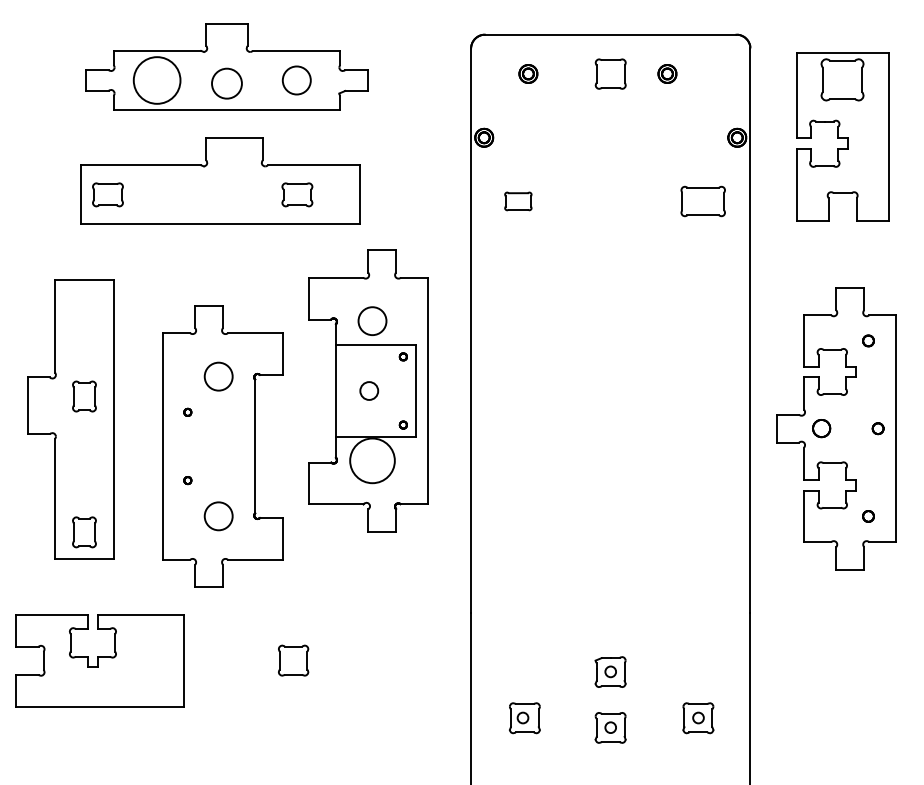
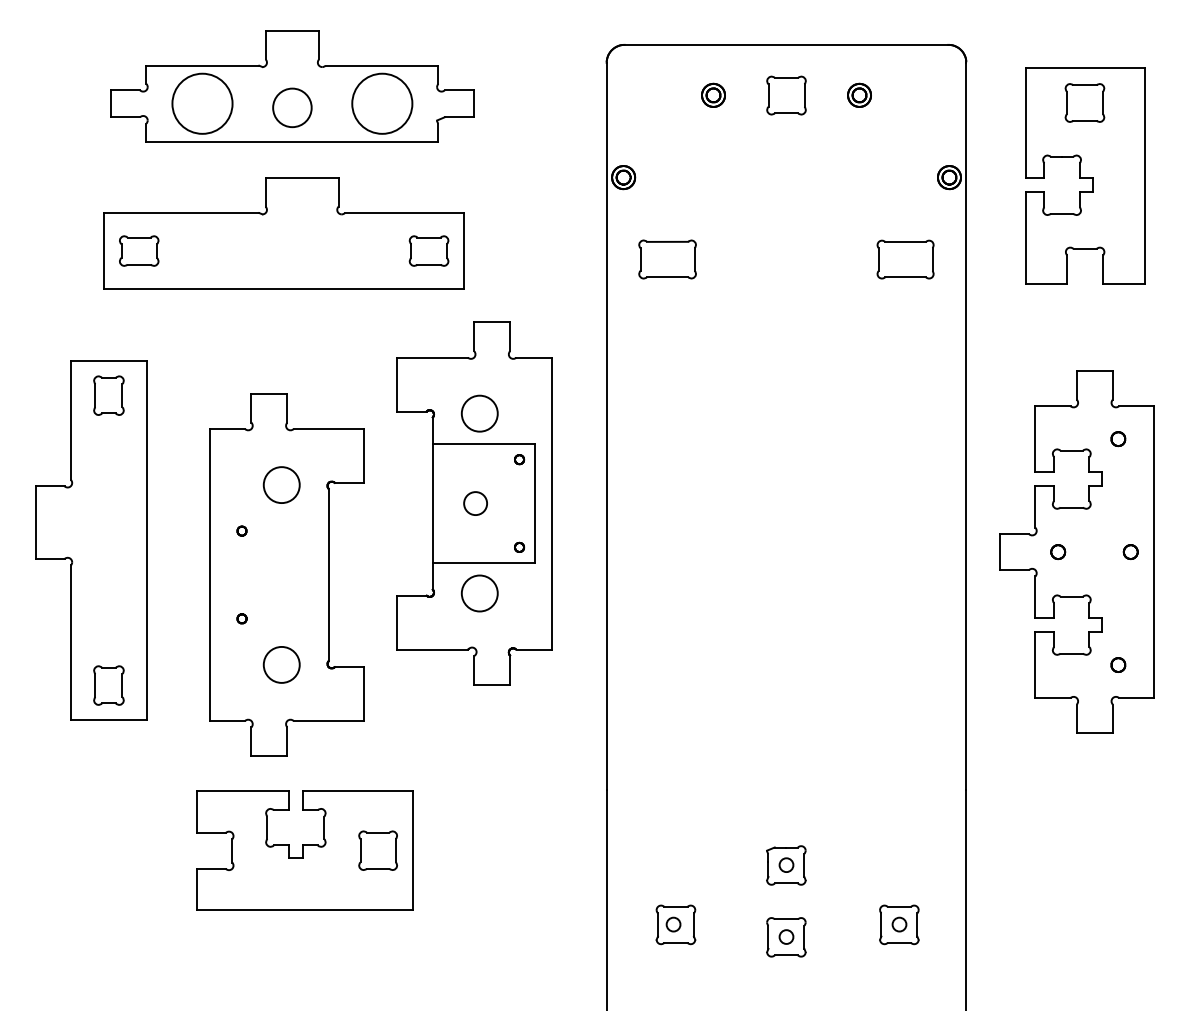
part: (528, 73) -> (713, 94), moved
part: (842, 79) -> (1084, 102), size x0.71
circle: (296, 80) -> (382, 103), size x1.67
part: (296, 194) -> (428, 250), moved
part: (518, 201) -> (667, 259), size x1.67
part: (84, 396) -> (108, 395), moved
part: (822, 429) -> (1058, 552), size x0.62
circle: (372, 460) -> (479, 593), size x0.62
part: (99, 660) -> (304, 850), moved

